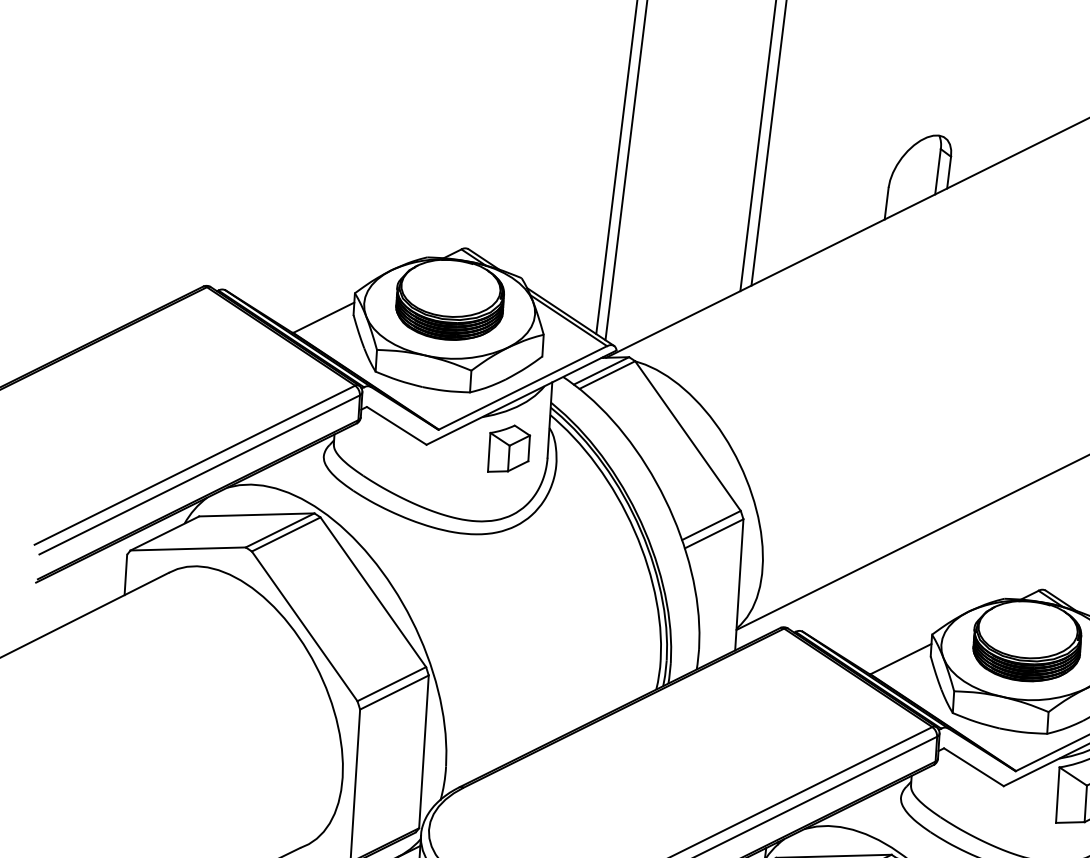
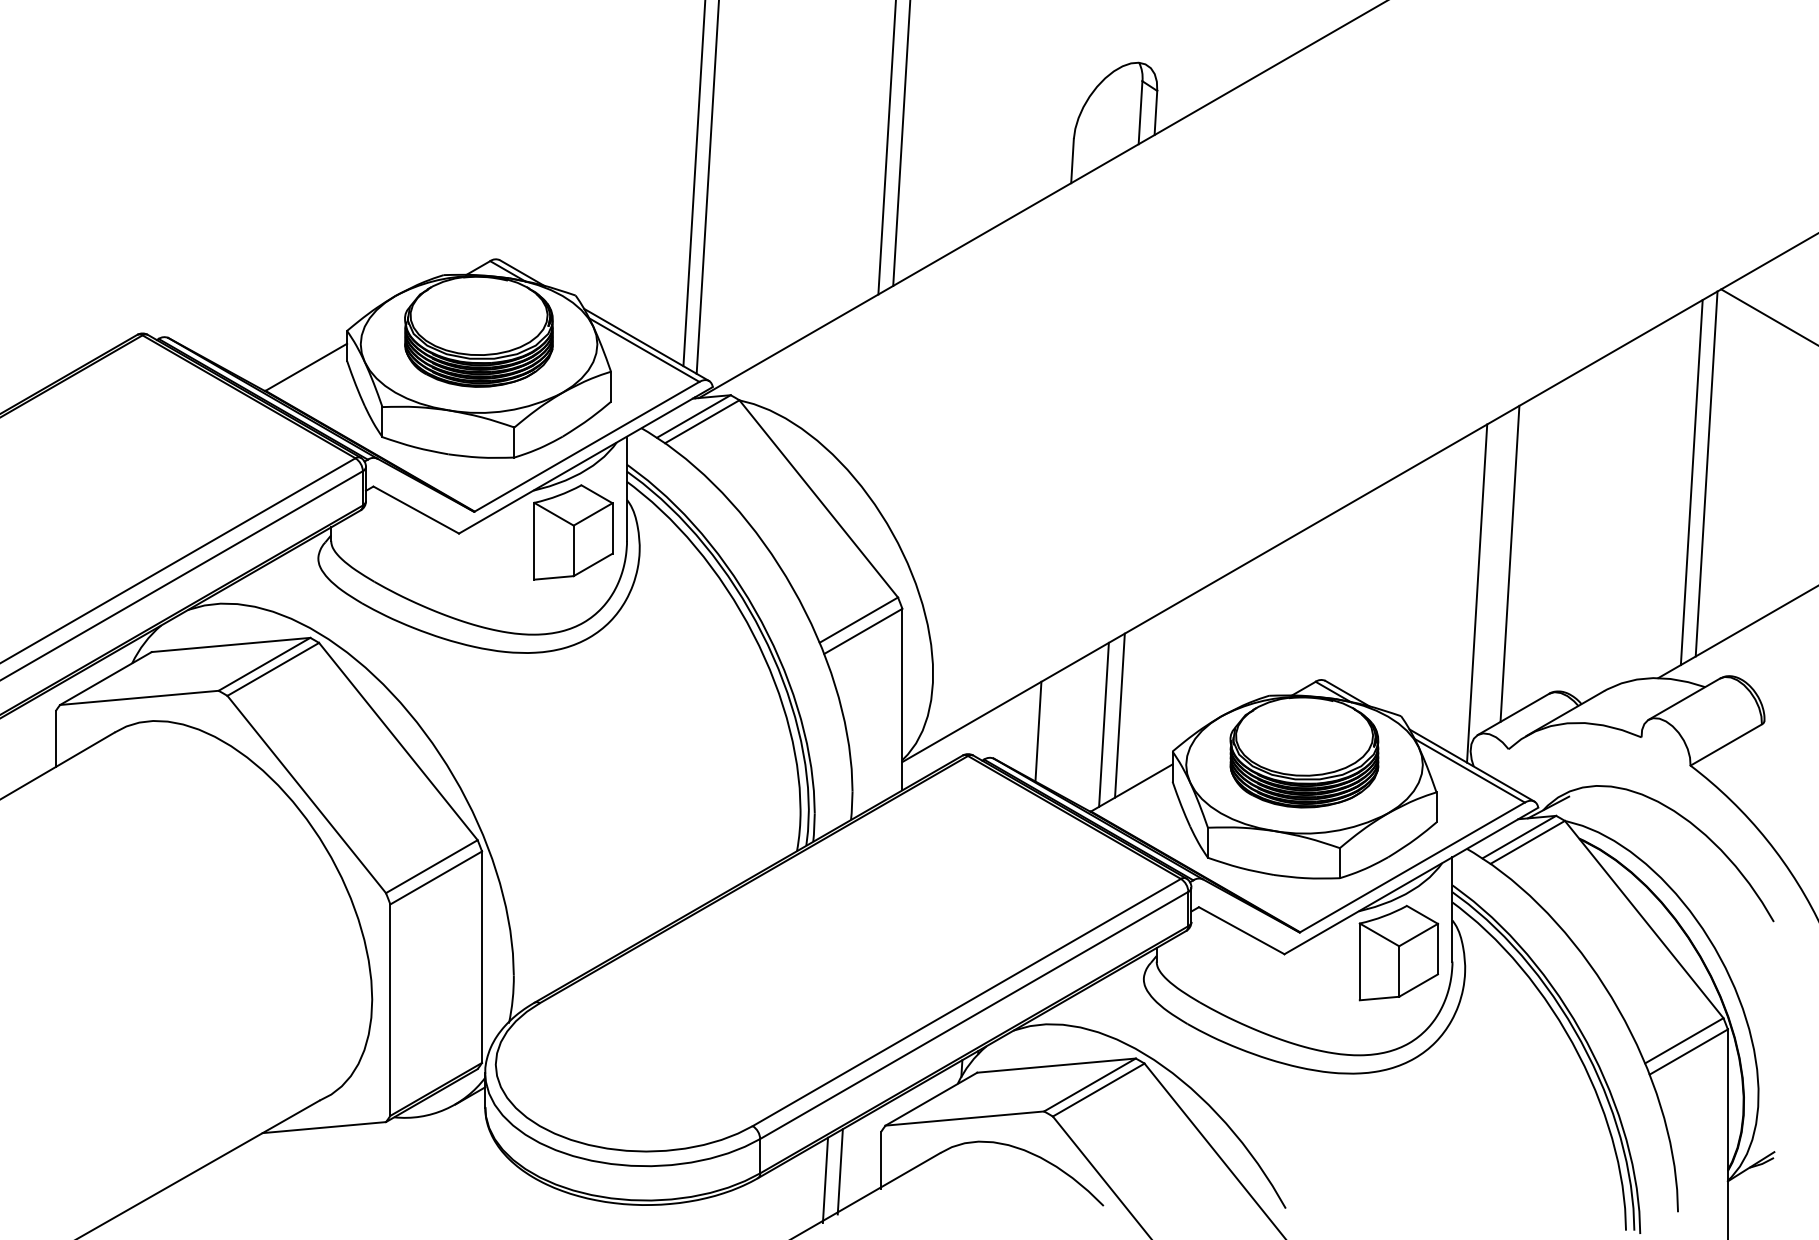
part: (509, 449) -> (573, 532), size x1.43
line: (895, 606) -> (1119, 715), added
line: (883, 612) -> (1103, 724), added
line: (836, 614) -> (1038, 731), added

